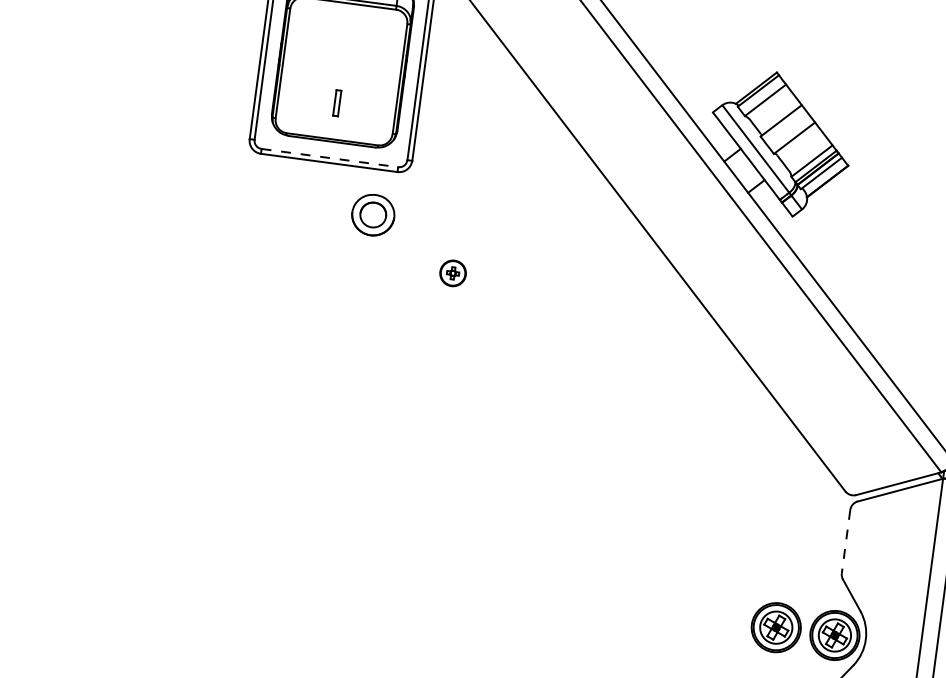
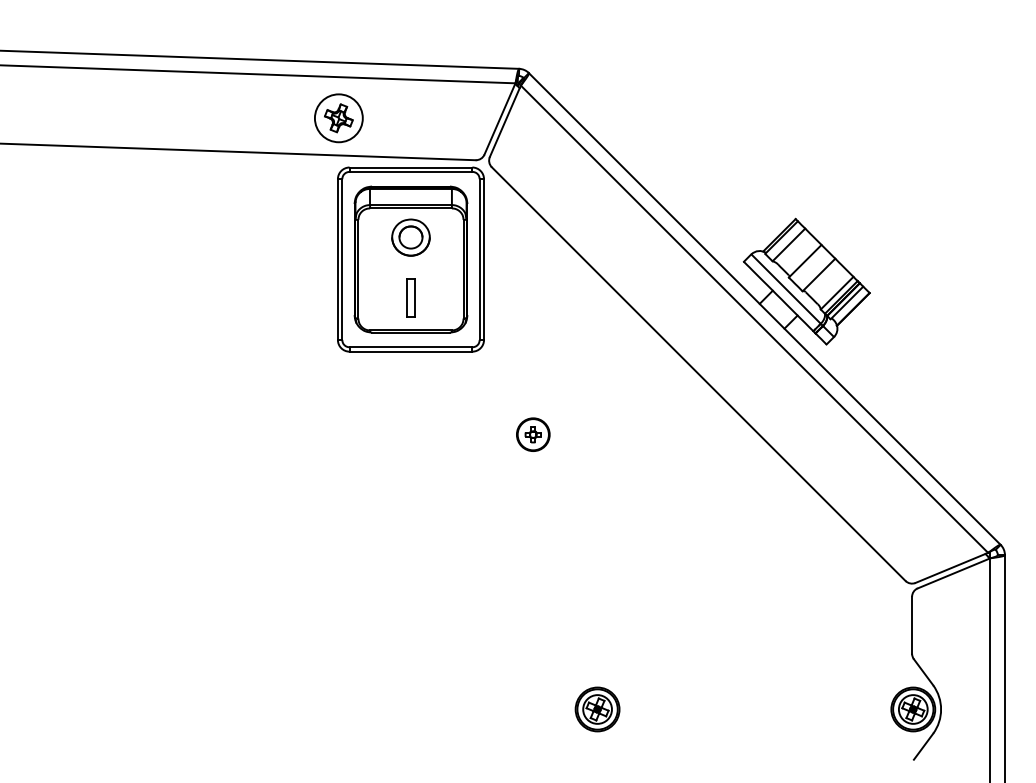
part: (336, 102) -> (410, 297), size x1.67
line: (330, 158) -> (411, 347), dashed -> solid
part: (372, 214) -> (410, 237), moved
part: (453, 273) -> (533, 434), size x1.43
line: (846, 541) -> (912, 625), dashed -> solid
part: (776, 627) -> (597, 709), moved

